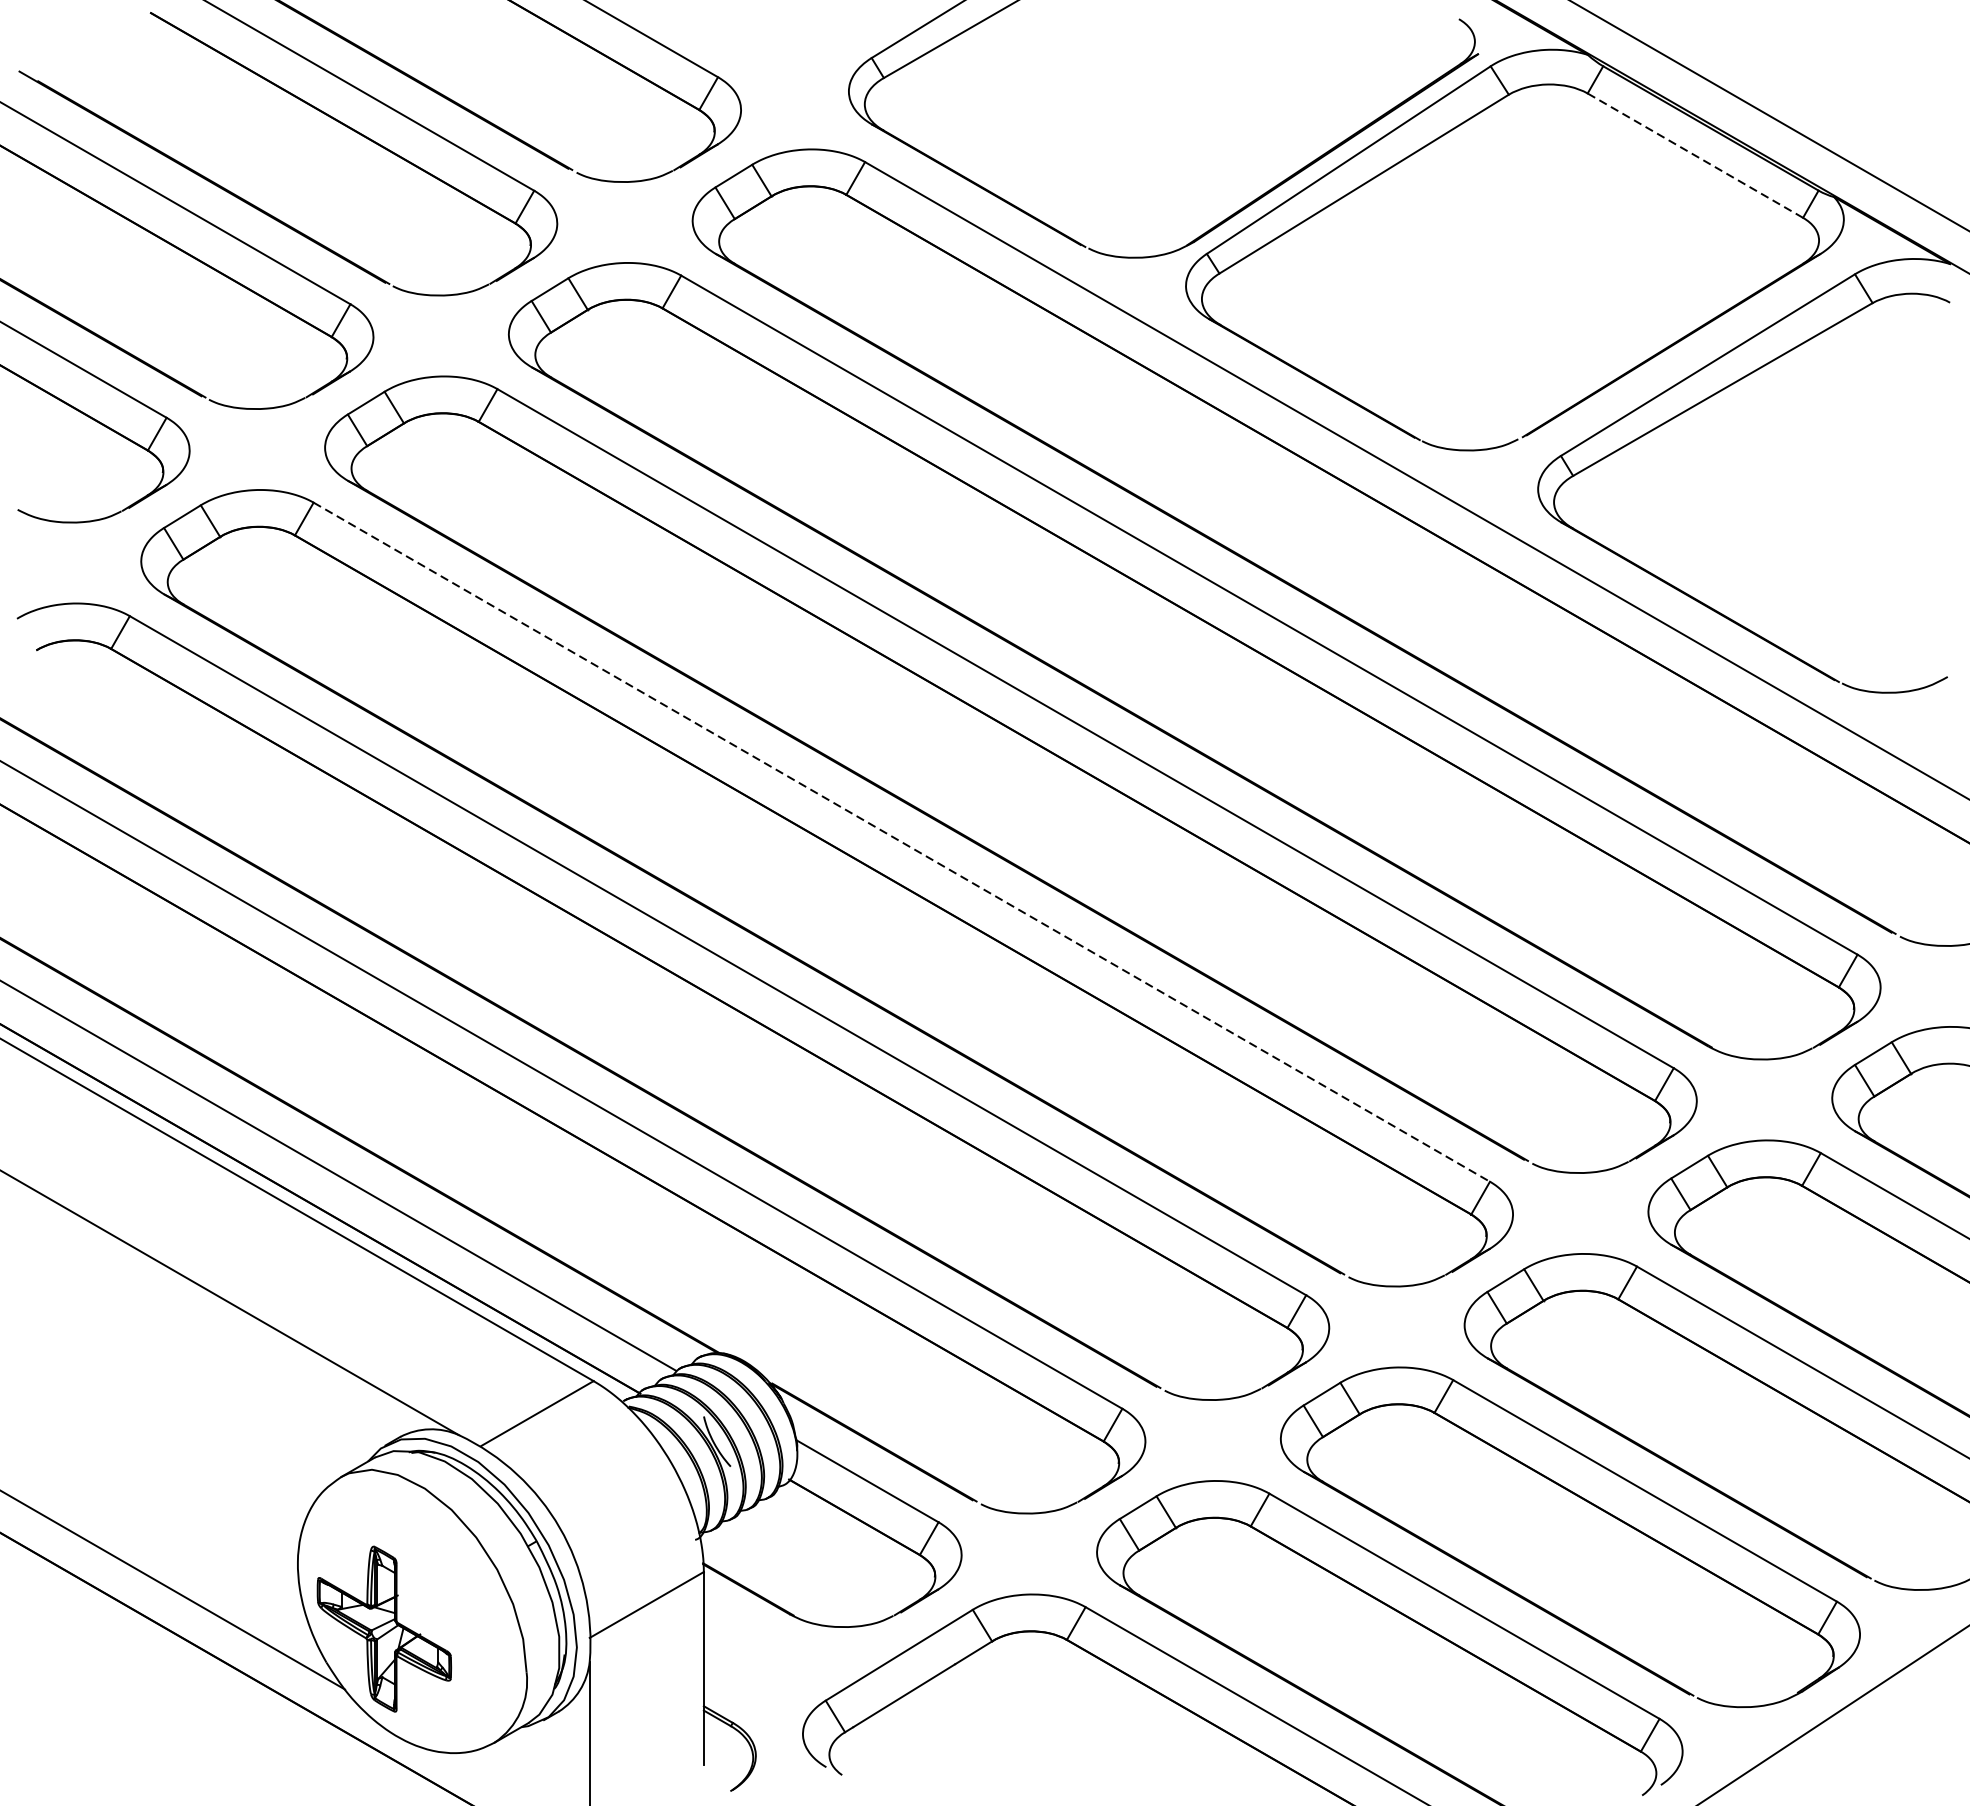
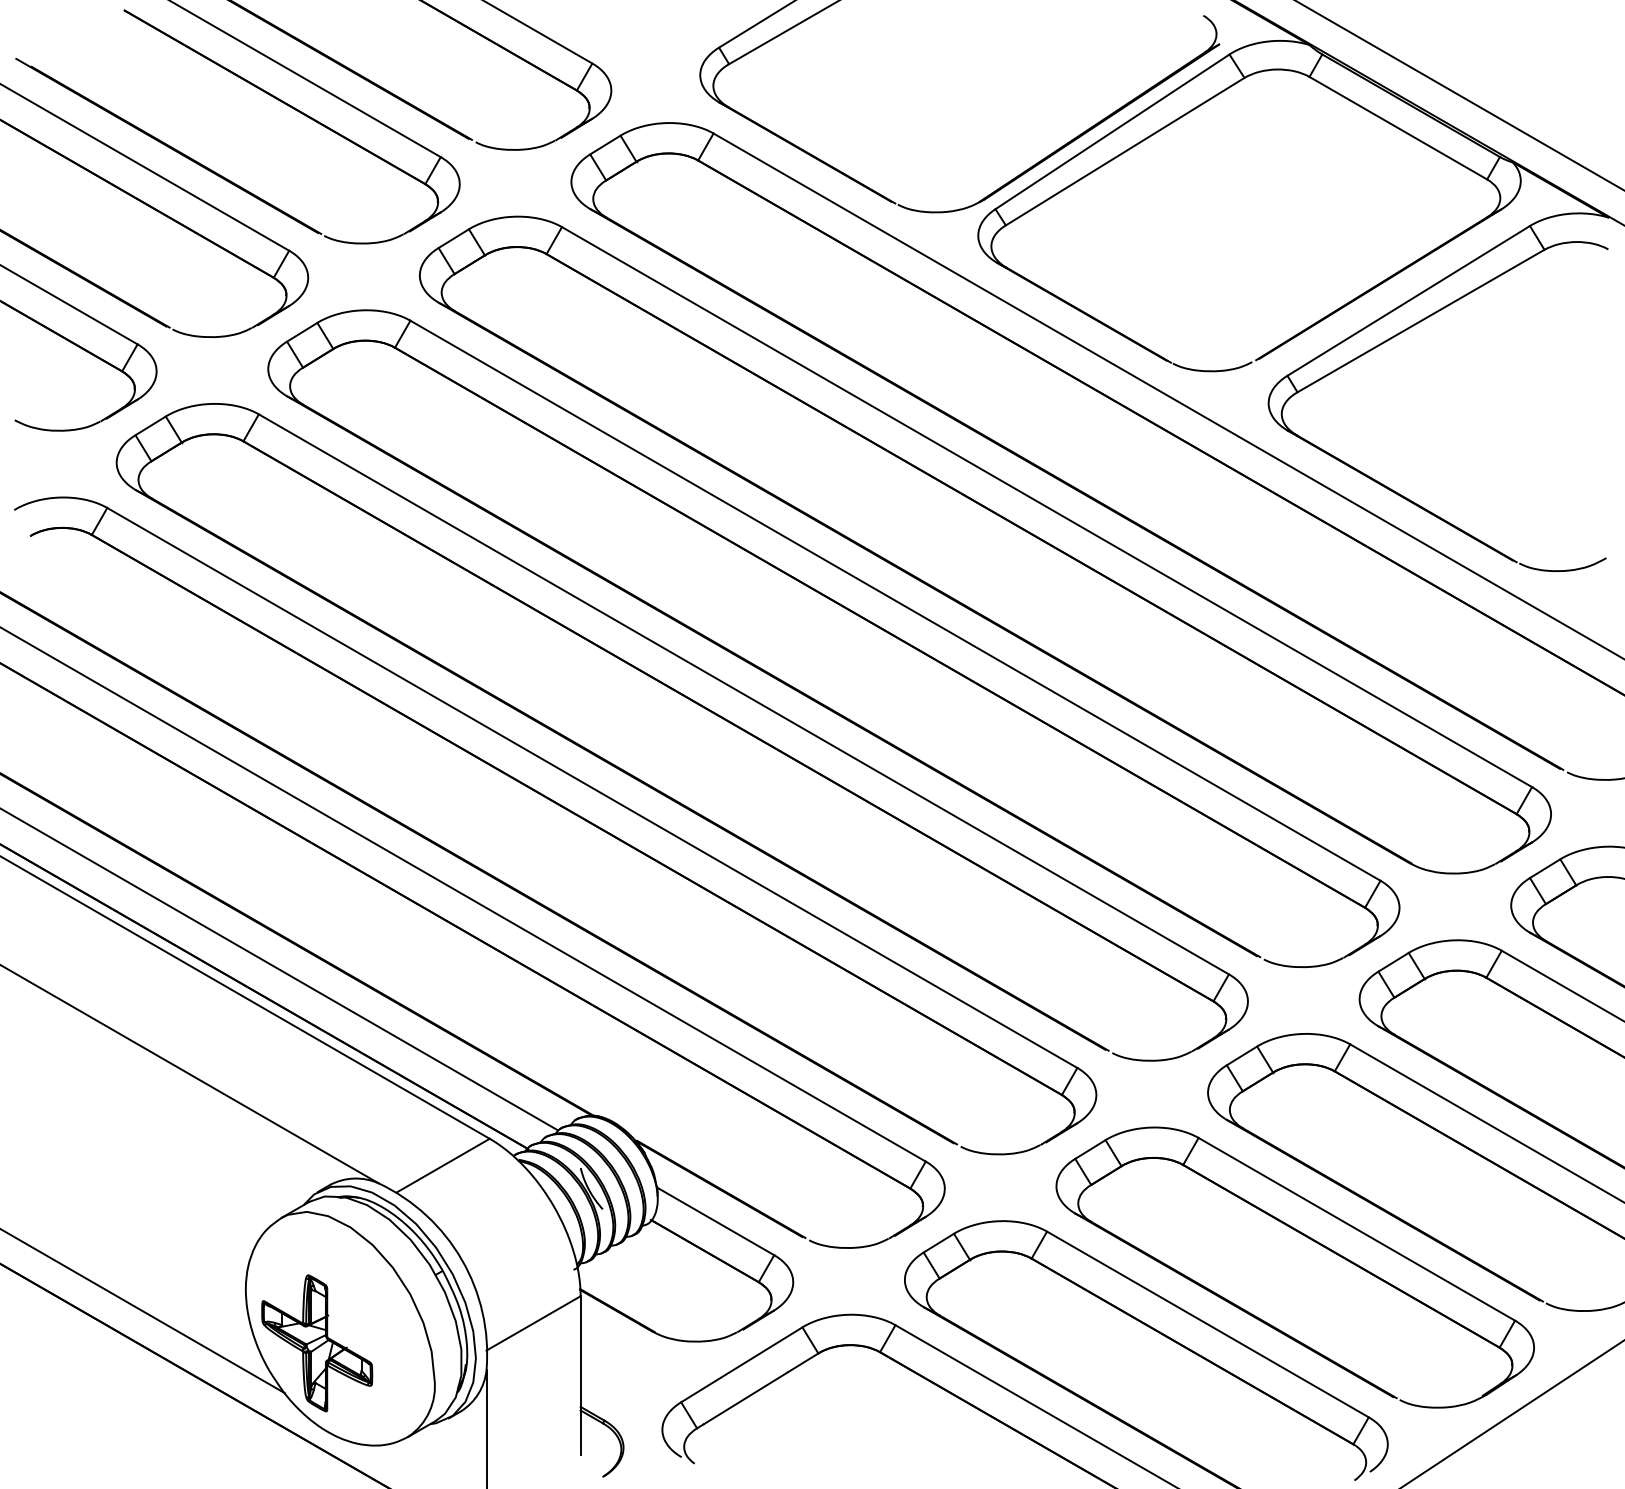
line: (1695, 156) -> (1398, 128), dashed -> solid
line: (902, 842) -> (744, 694), dashed -> solid

